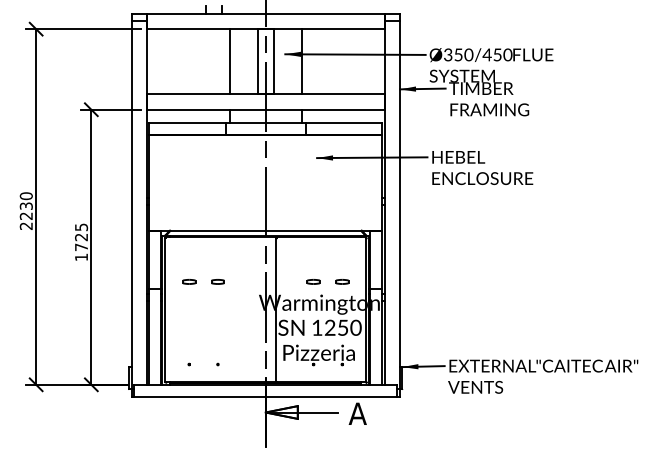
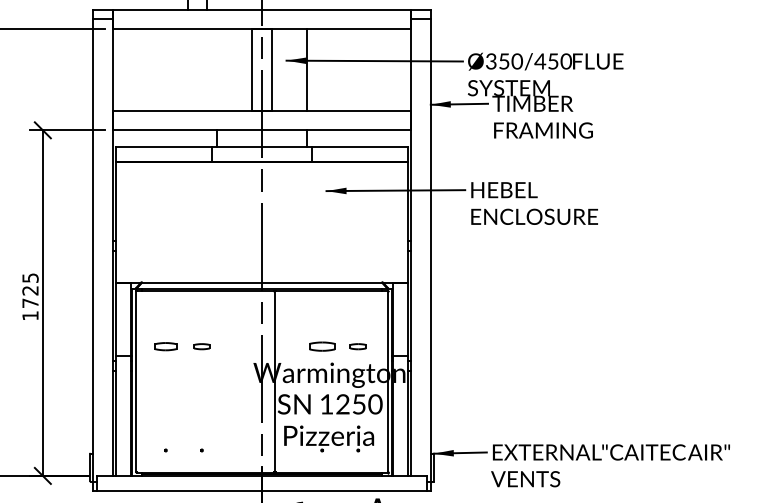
line: (229, 61) -> (216, 69), removed
part: (189, 281) -> (166, 346), size x1.4
part: (313, 281) -> (322, 346), size x1.6

